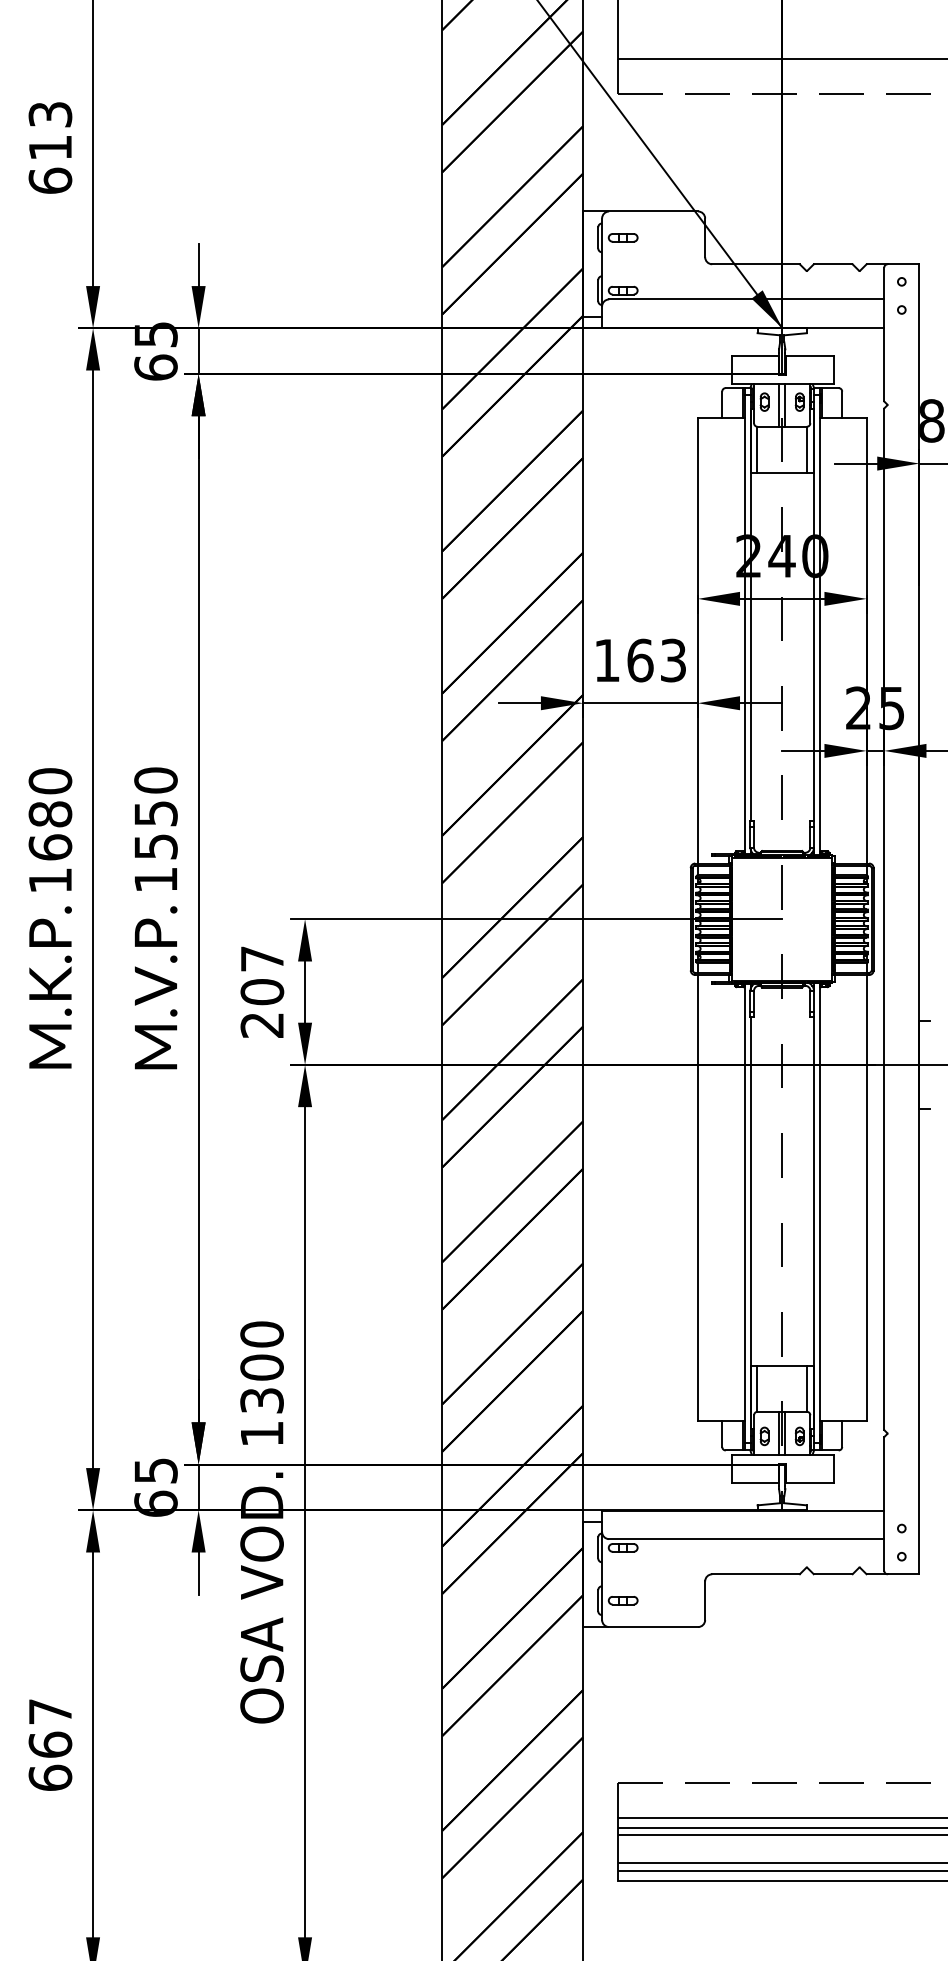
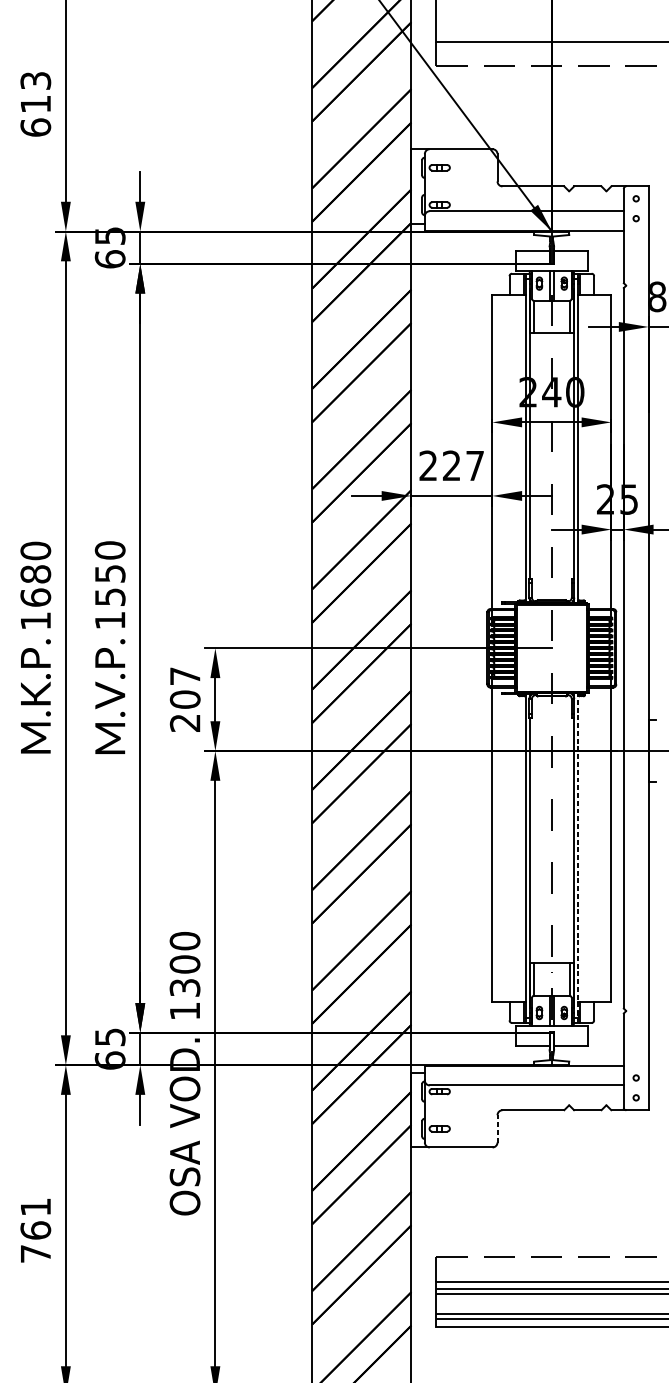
text: (639, 660) -> (451, 465), 163 -> 227
line: (819, 1216) -> (578, 857), solid -> dashed
line: (705, 1600) -> (497, 1128), solid -> dashed
text: (50, 1744) -> (35, 1230), 667 -> 761

